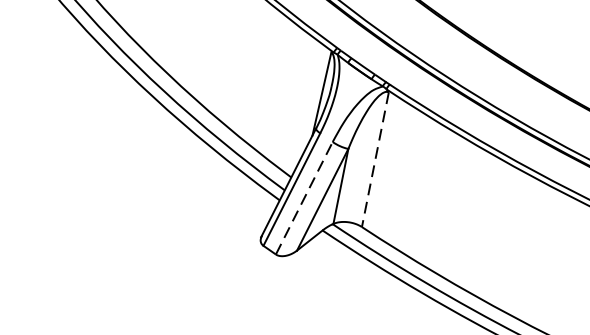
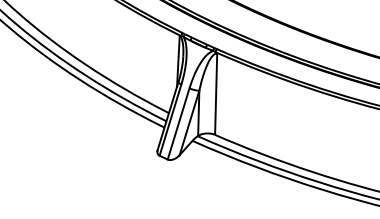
line: (375, 160) -> (216, 94), dashed -> solid
line: (304, 197) -> (178, 123), dashed -> solid

